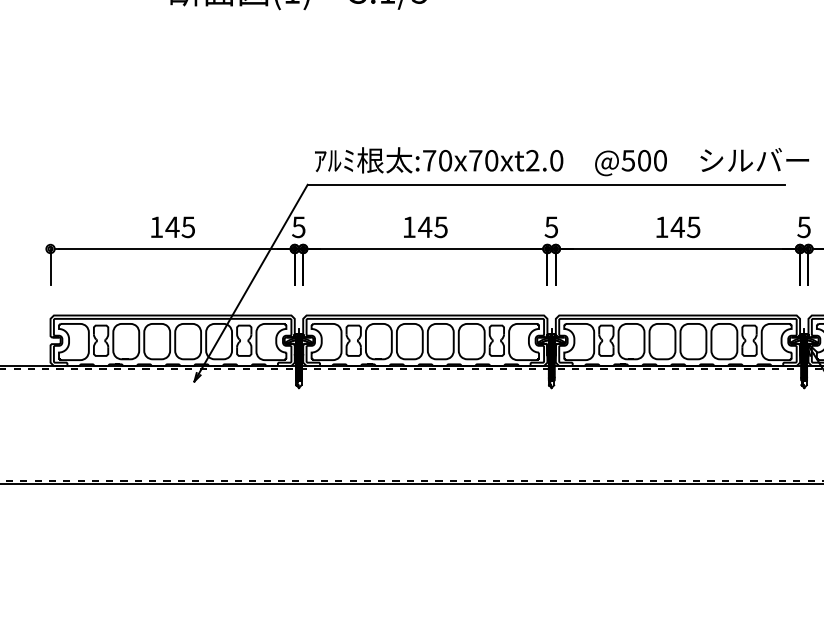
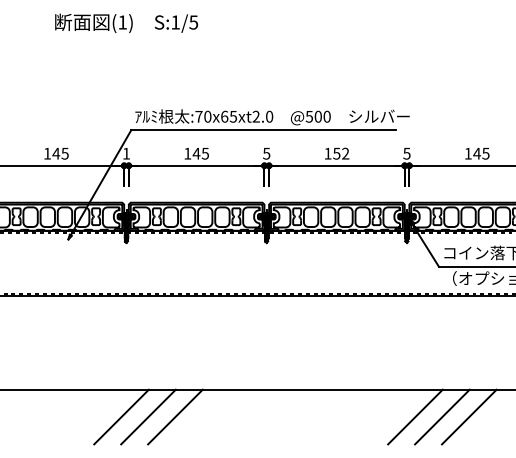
text: (484, 160) -> (229, 116), :70x70xt2.0 -> :70x65xt2.0
text: (297, 226) -> (125, 153), 5 -> 1
text: (684, 226) -> (340, 153), 145 -> 152

